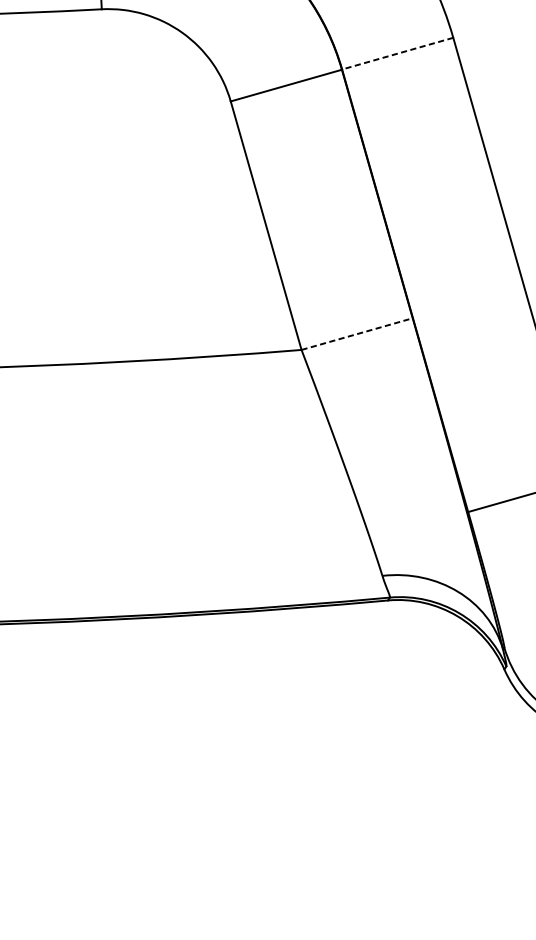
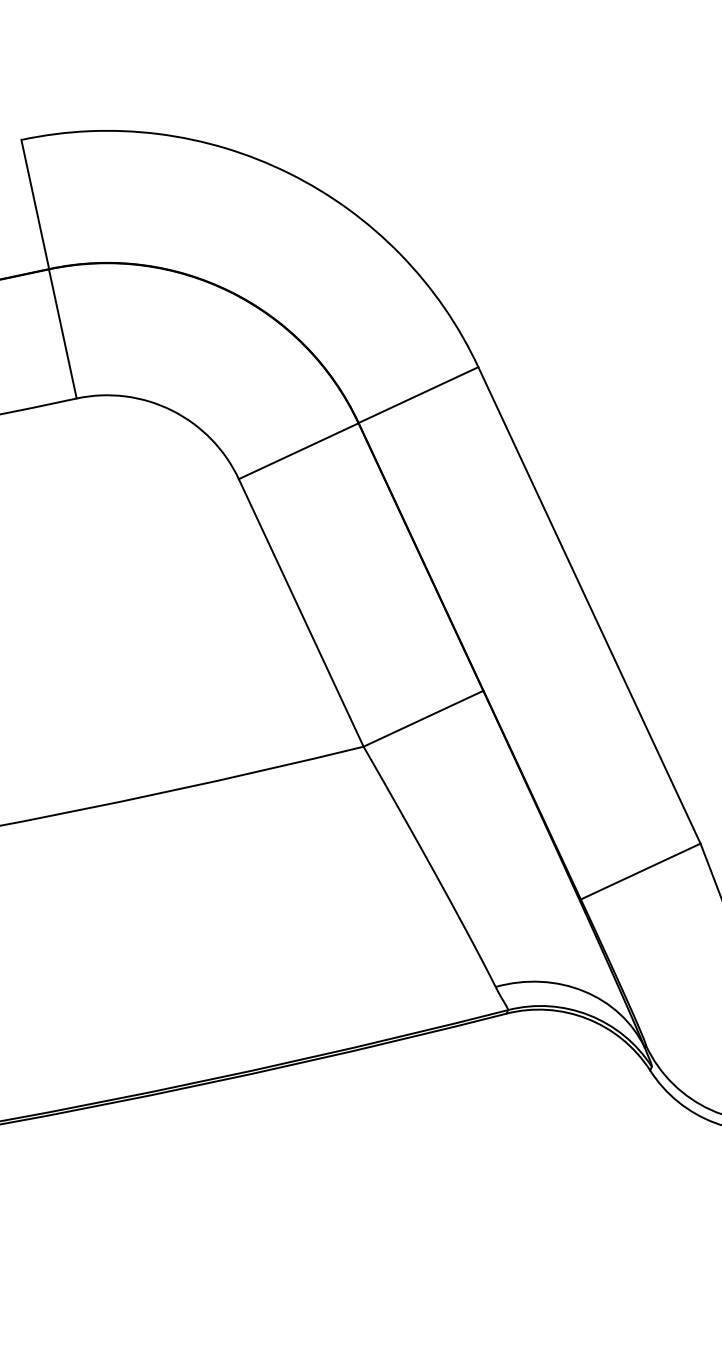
line: (397, 54) -> (418, 395), dashed -> solid
line: (357, 333) -> (423, 718), dashed -> solid

